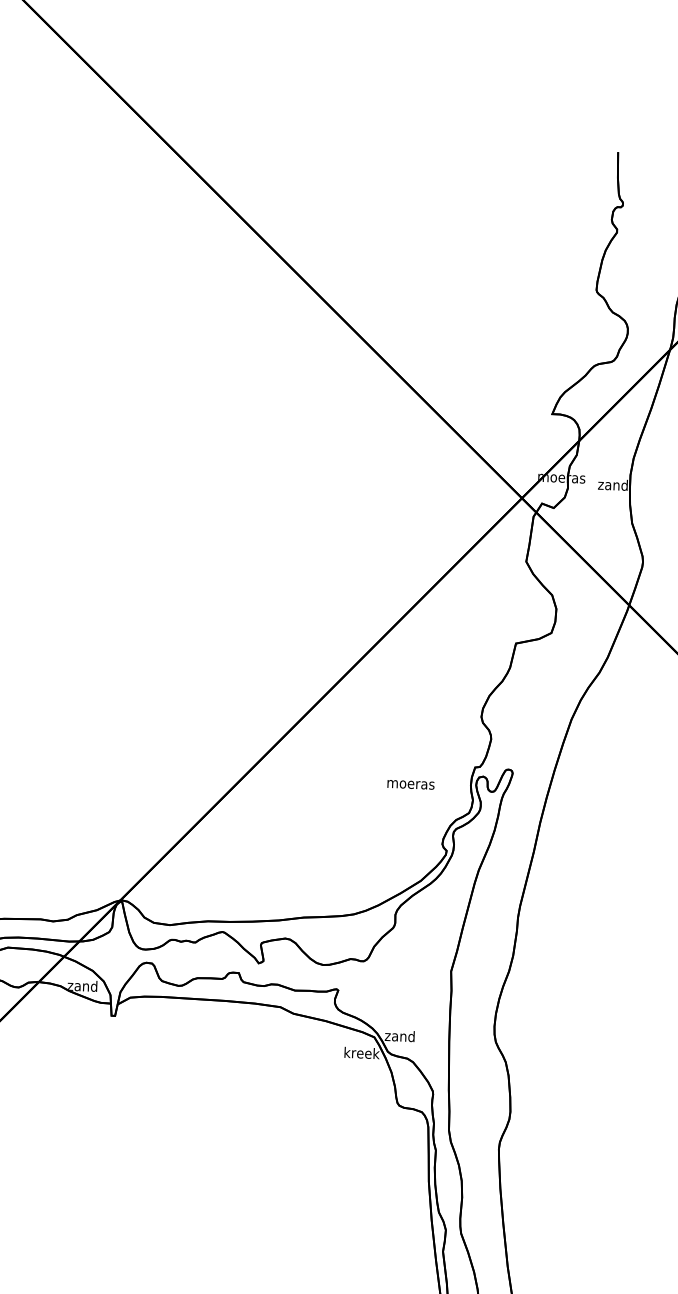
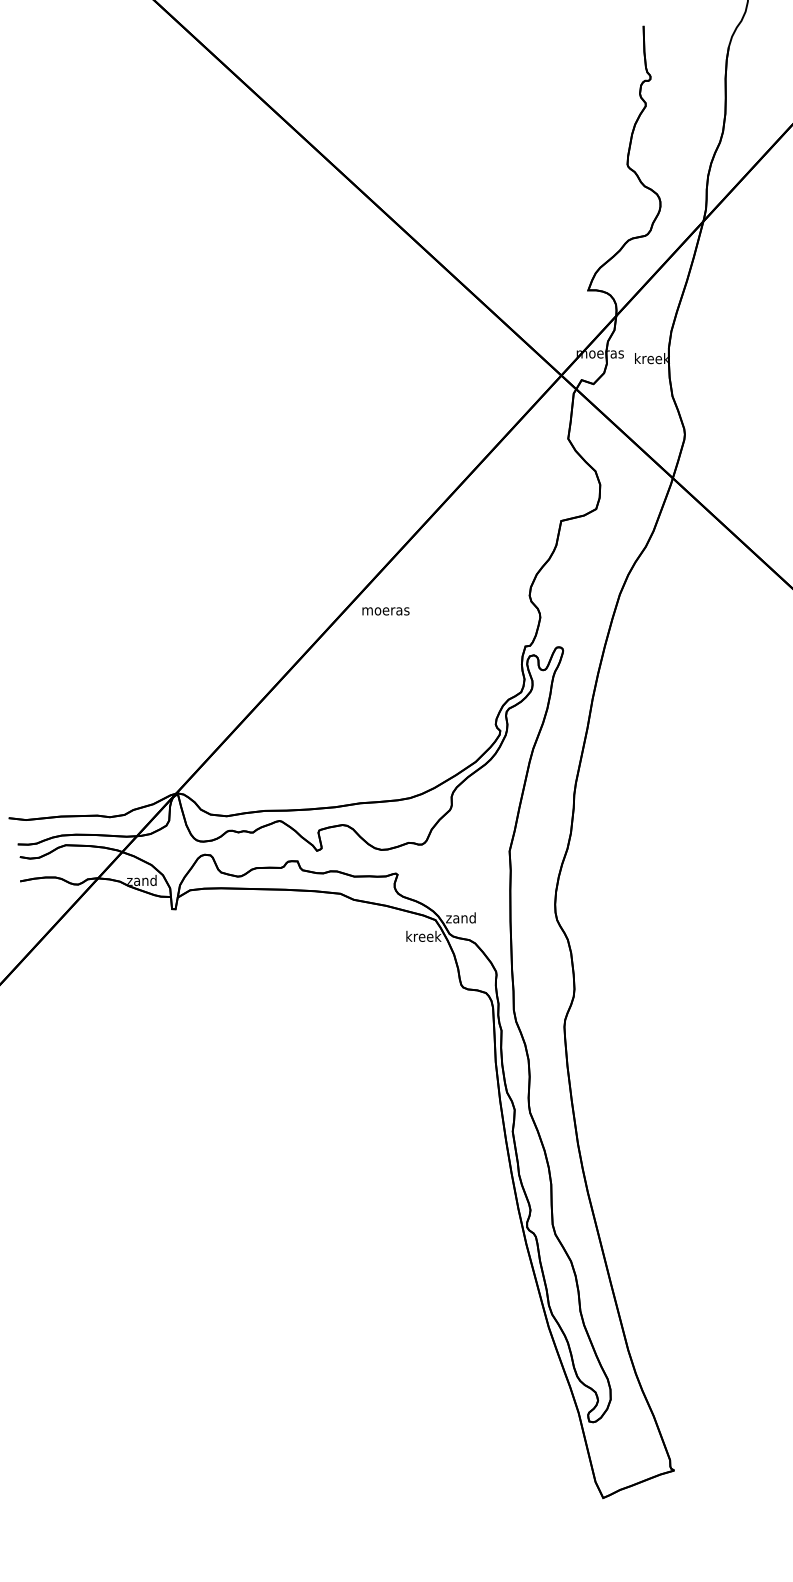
text: (612, 484) -> (651, 358), zand -> kreek
text: (410, 784) -> (385, 611), moved

